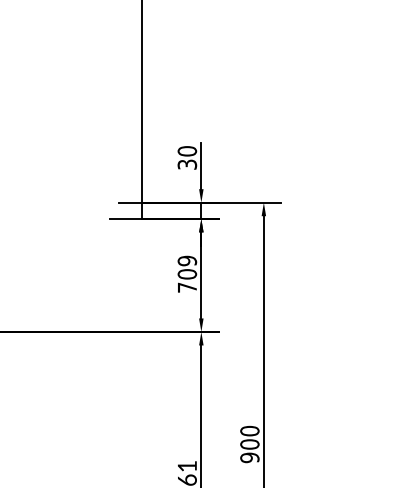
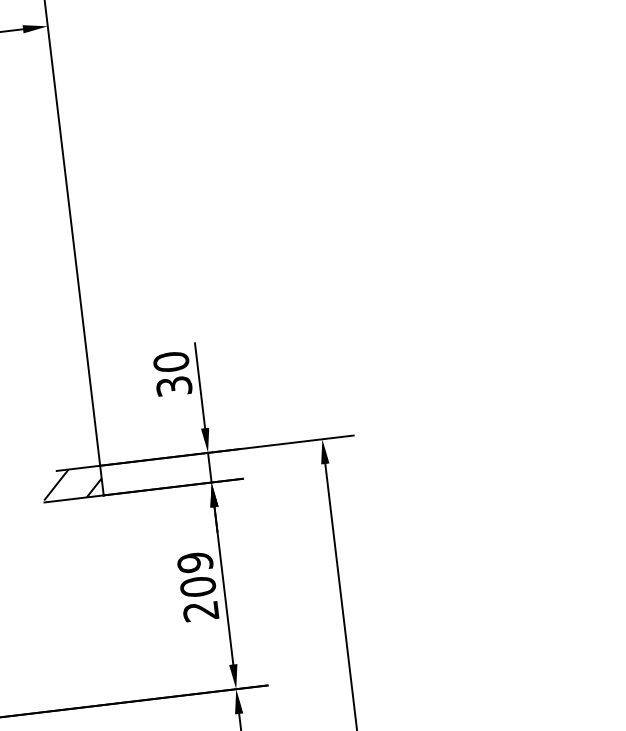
hatch: (125, 210) -> (71, 483), added
text: (186, 287) -> (199, 611), 709 -> 209

